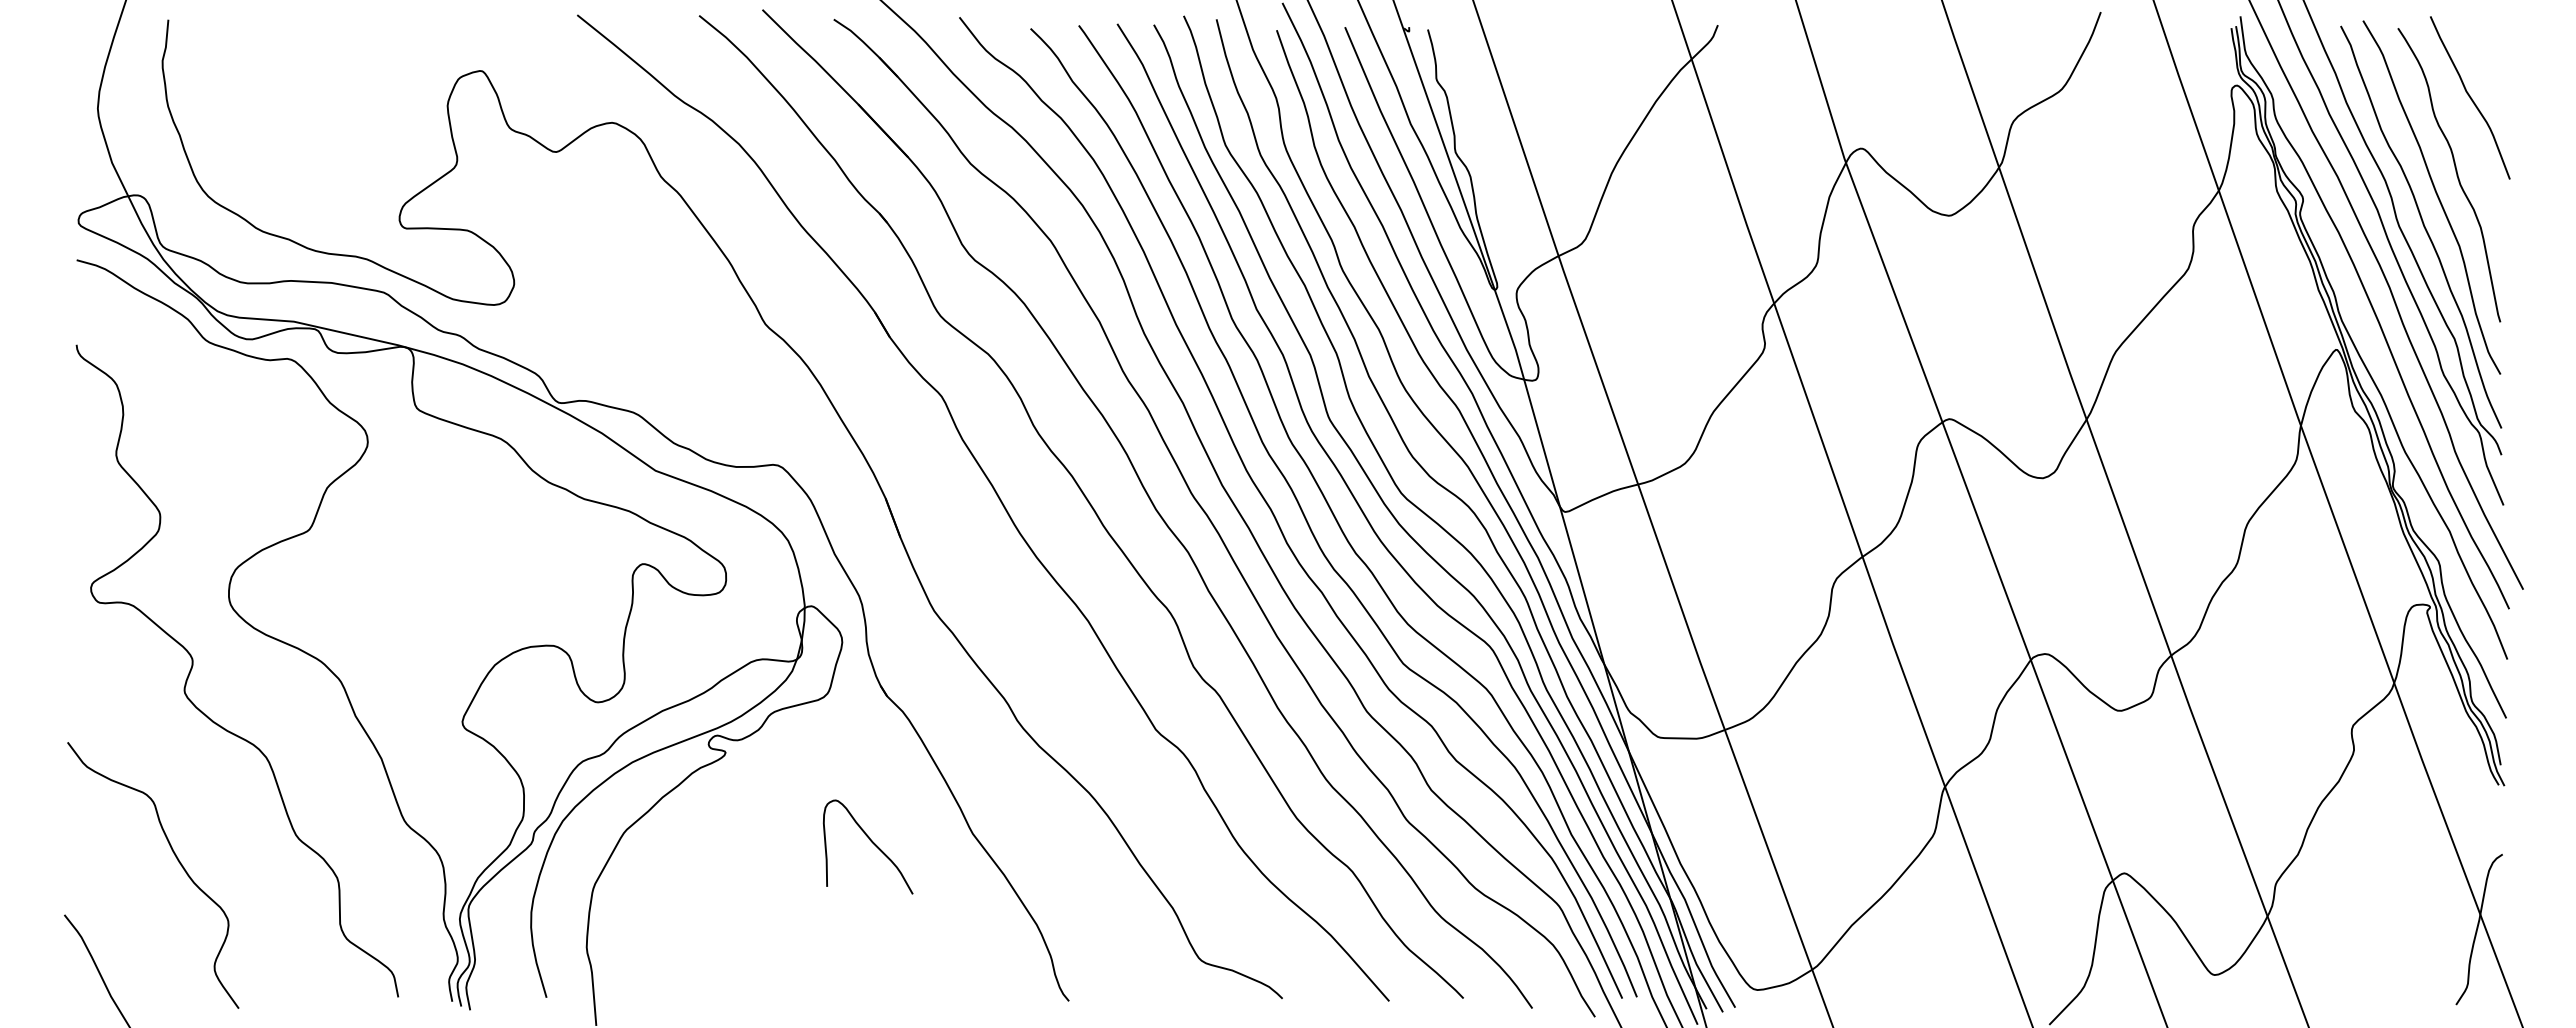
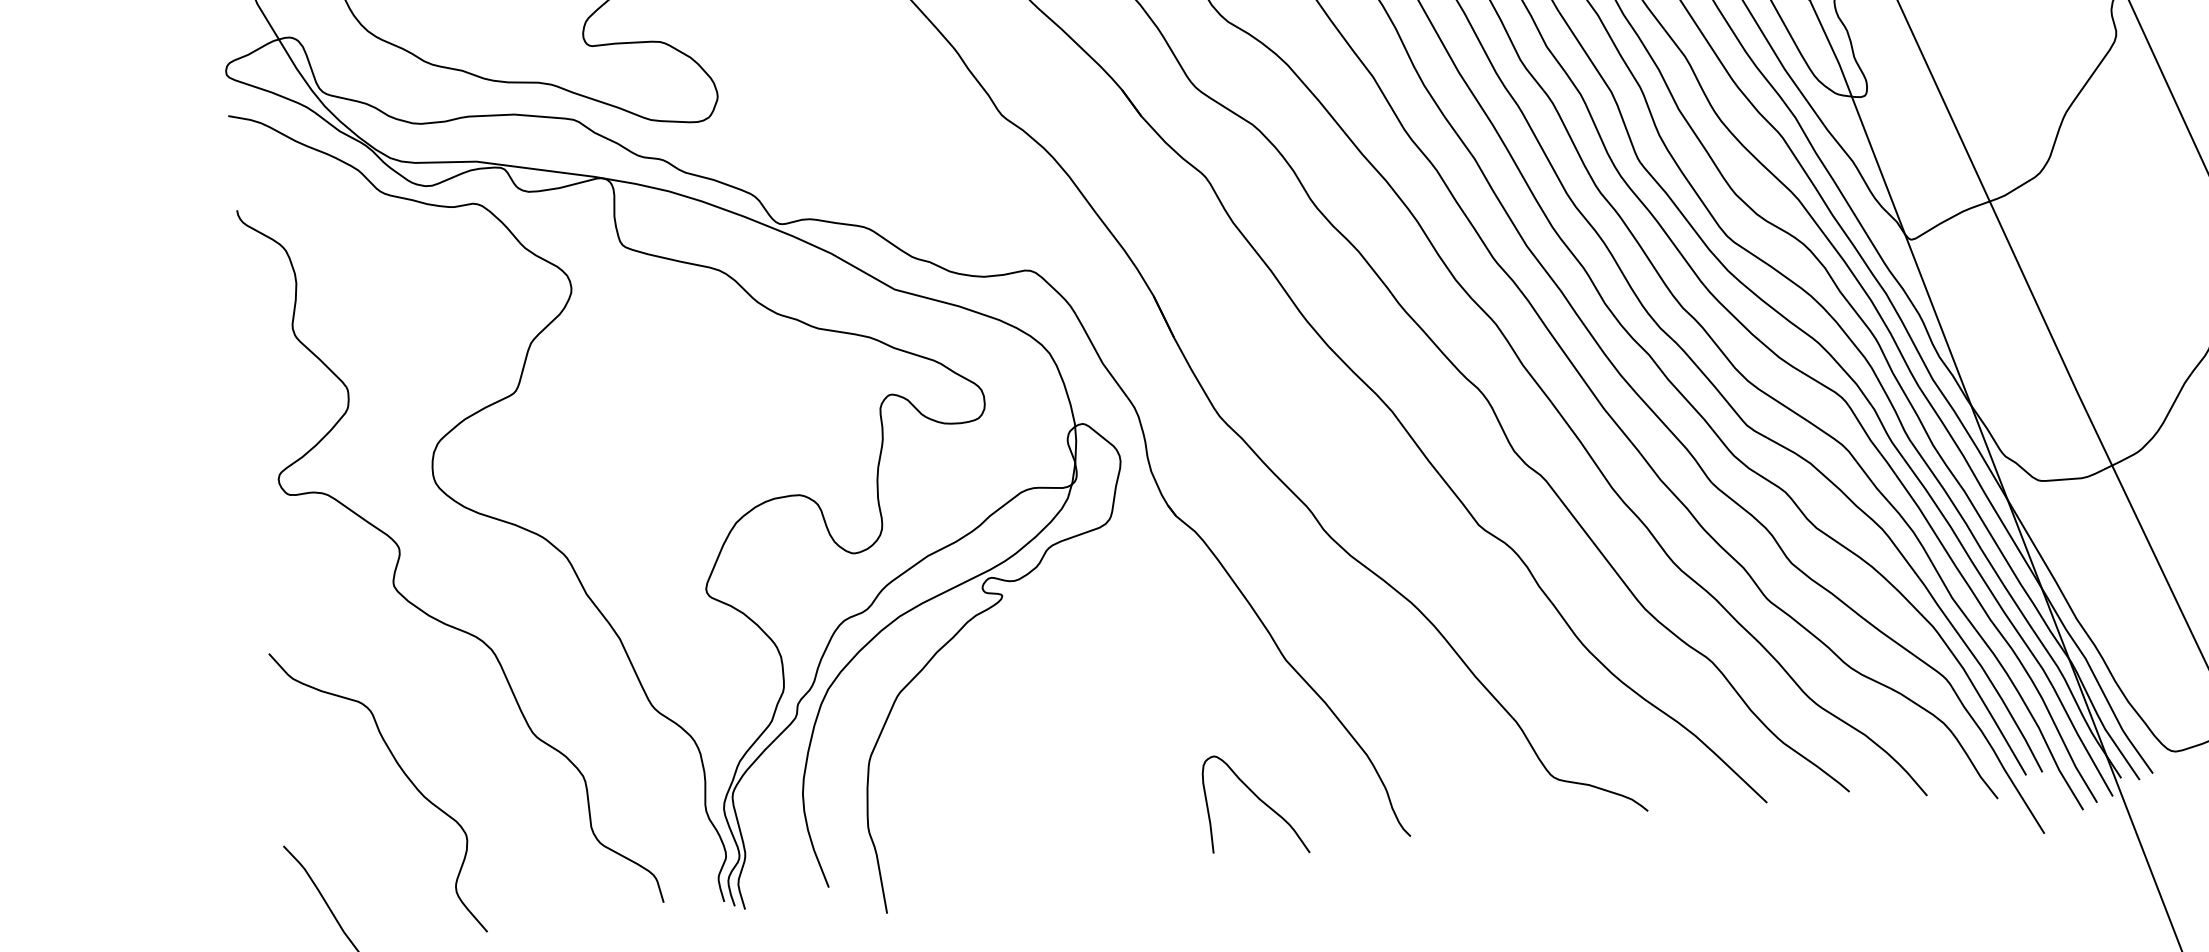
curve: (871, 842) -> (1258, 799), moved

